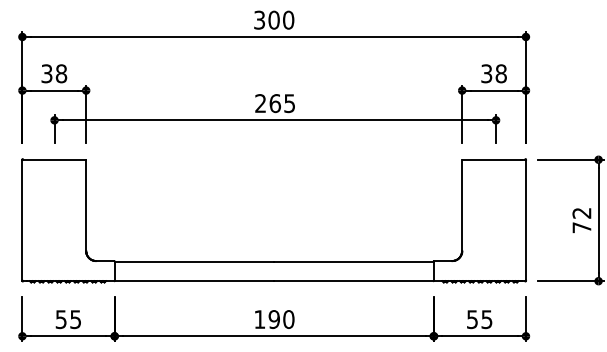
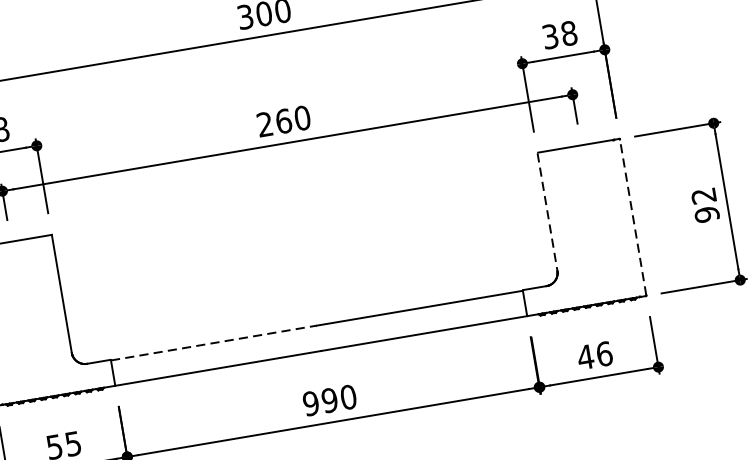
text: (289, 103) -> (302, 118), 265 -> 260
line: (462, 206) -> (548, 213), solid -> dashed
line: (525, 219) -> (632, 216), solid -> dashed
text: (581, 227) -> (706, 214), 72 -> 92
line: (194, 261) -> (214, 342), solid -> dashed
text: (259, 319) -> (310, 403), 190 -> 990
text: (479, 319) -> (594, 355), 55 -> 46

